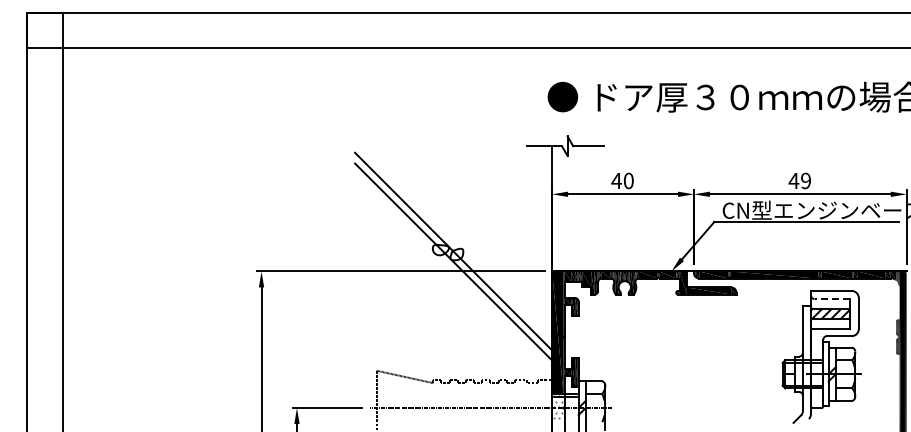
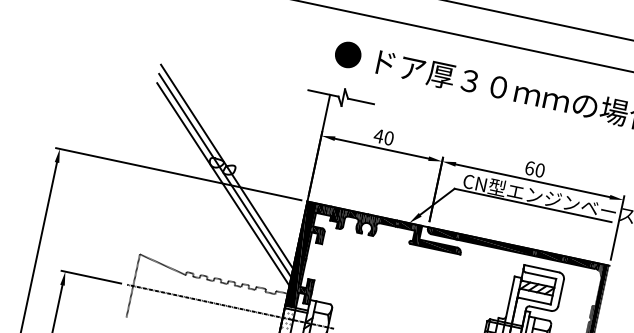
text: (799, 180) -> (534, 168), 49 -> 60
line: (453, 271) -> (223, 183), added
line: (832, 298) -> (541, 275), dashed -> solid

